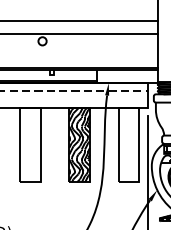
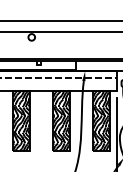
hatch: (29, 144) -> (21, 120), added
hatch: (128, 144) -> (101, 120), added

